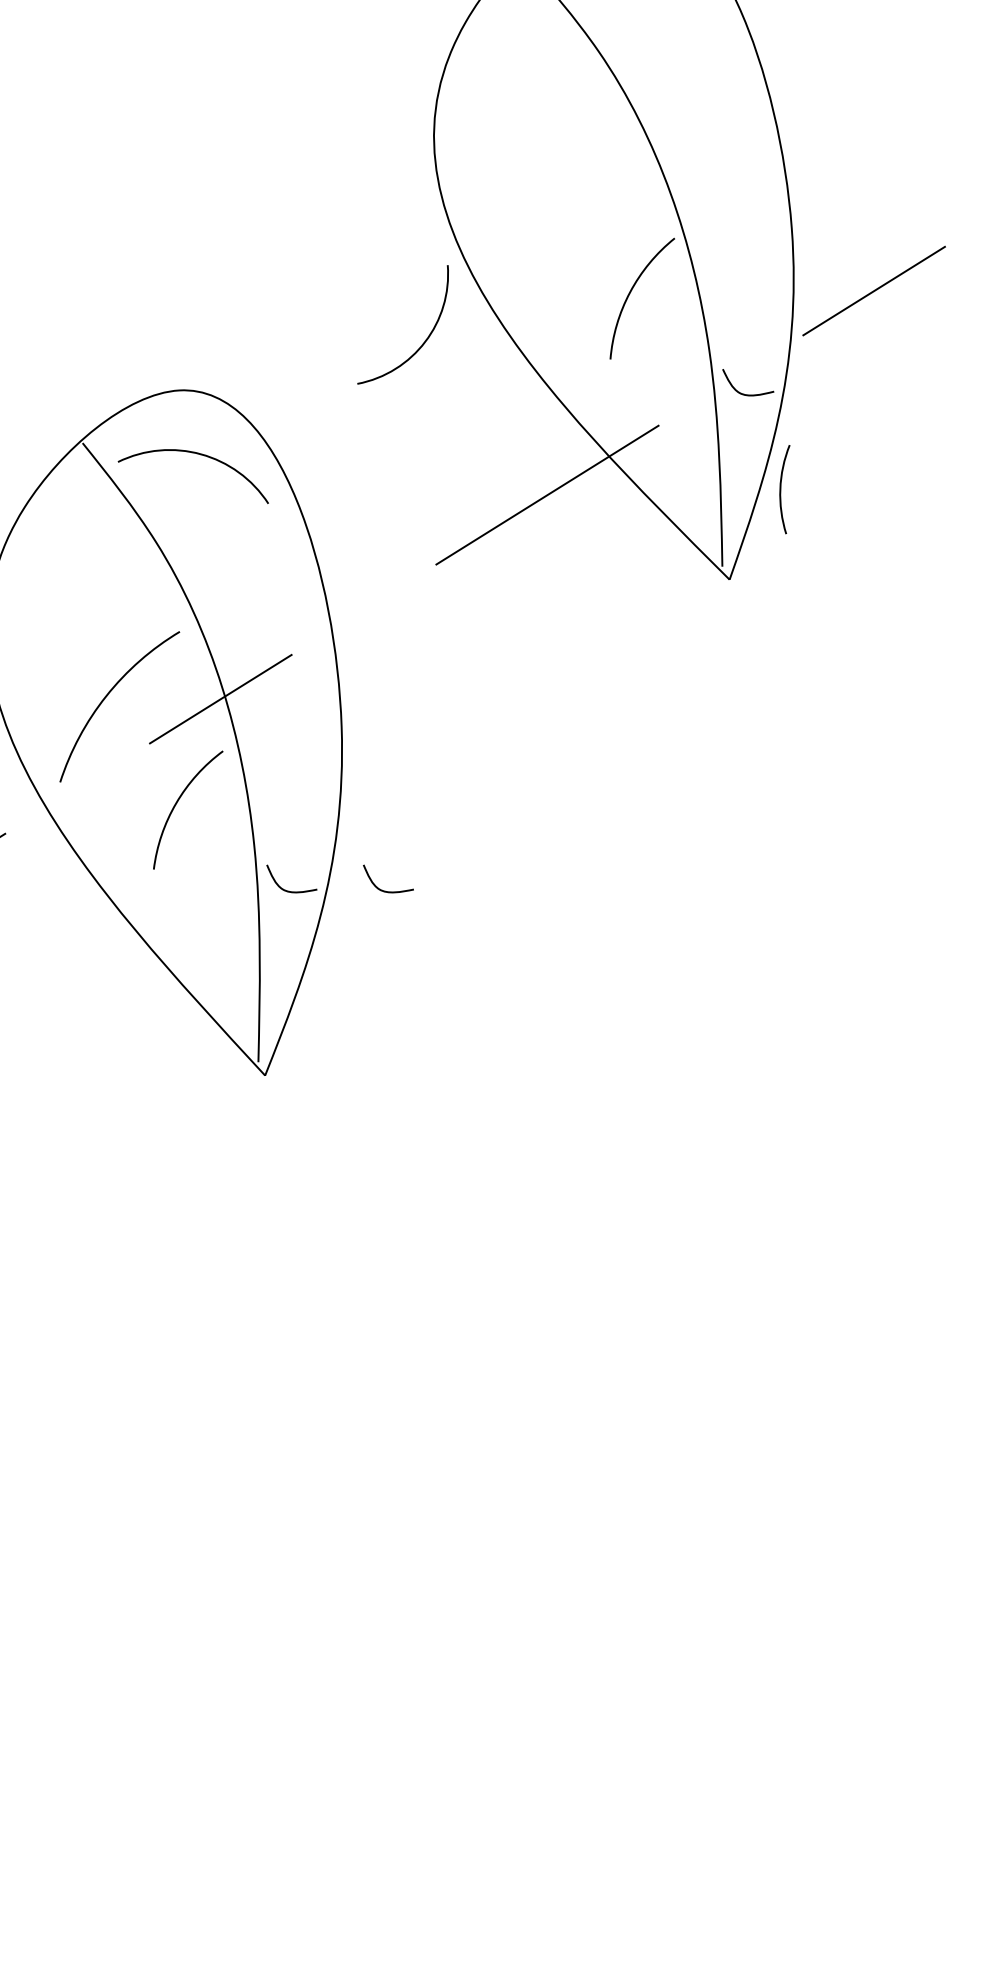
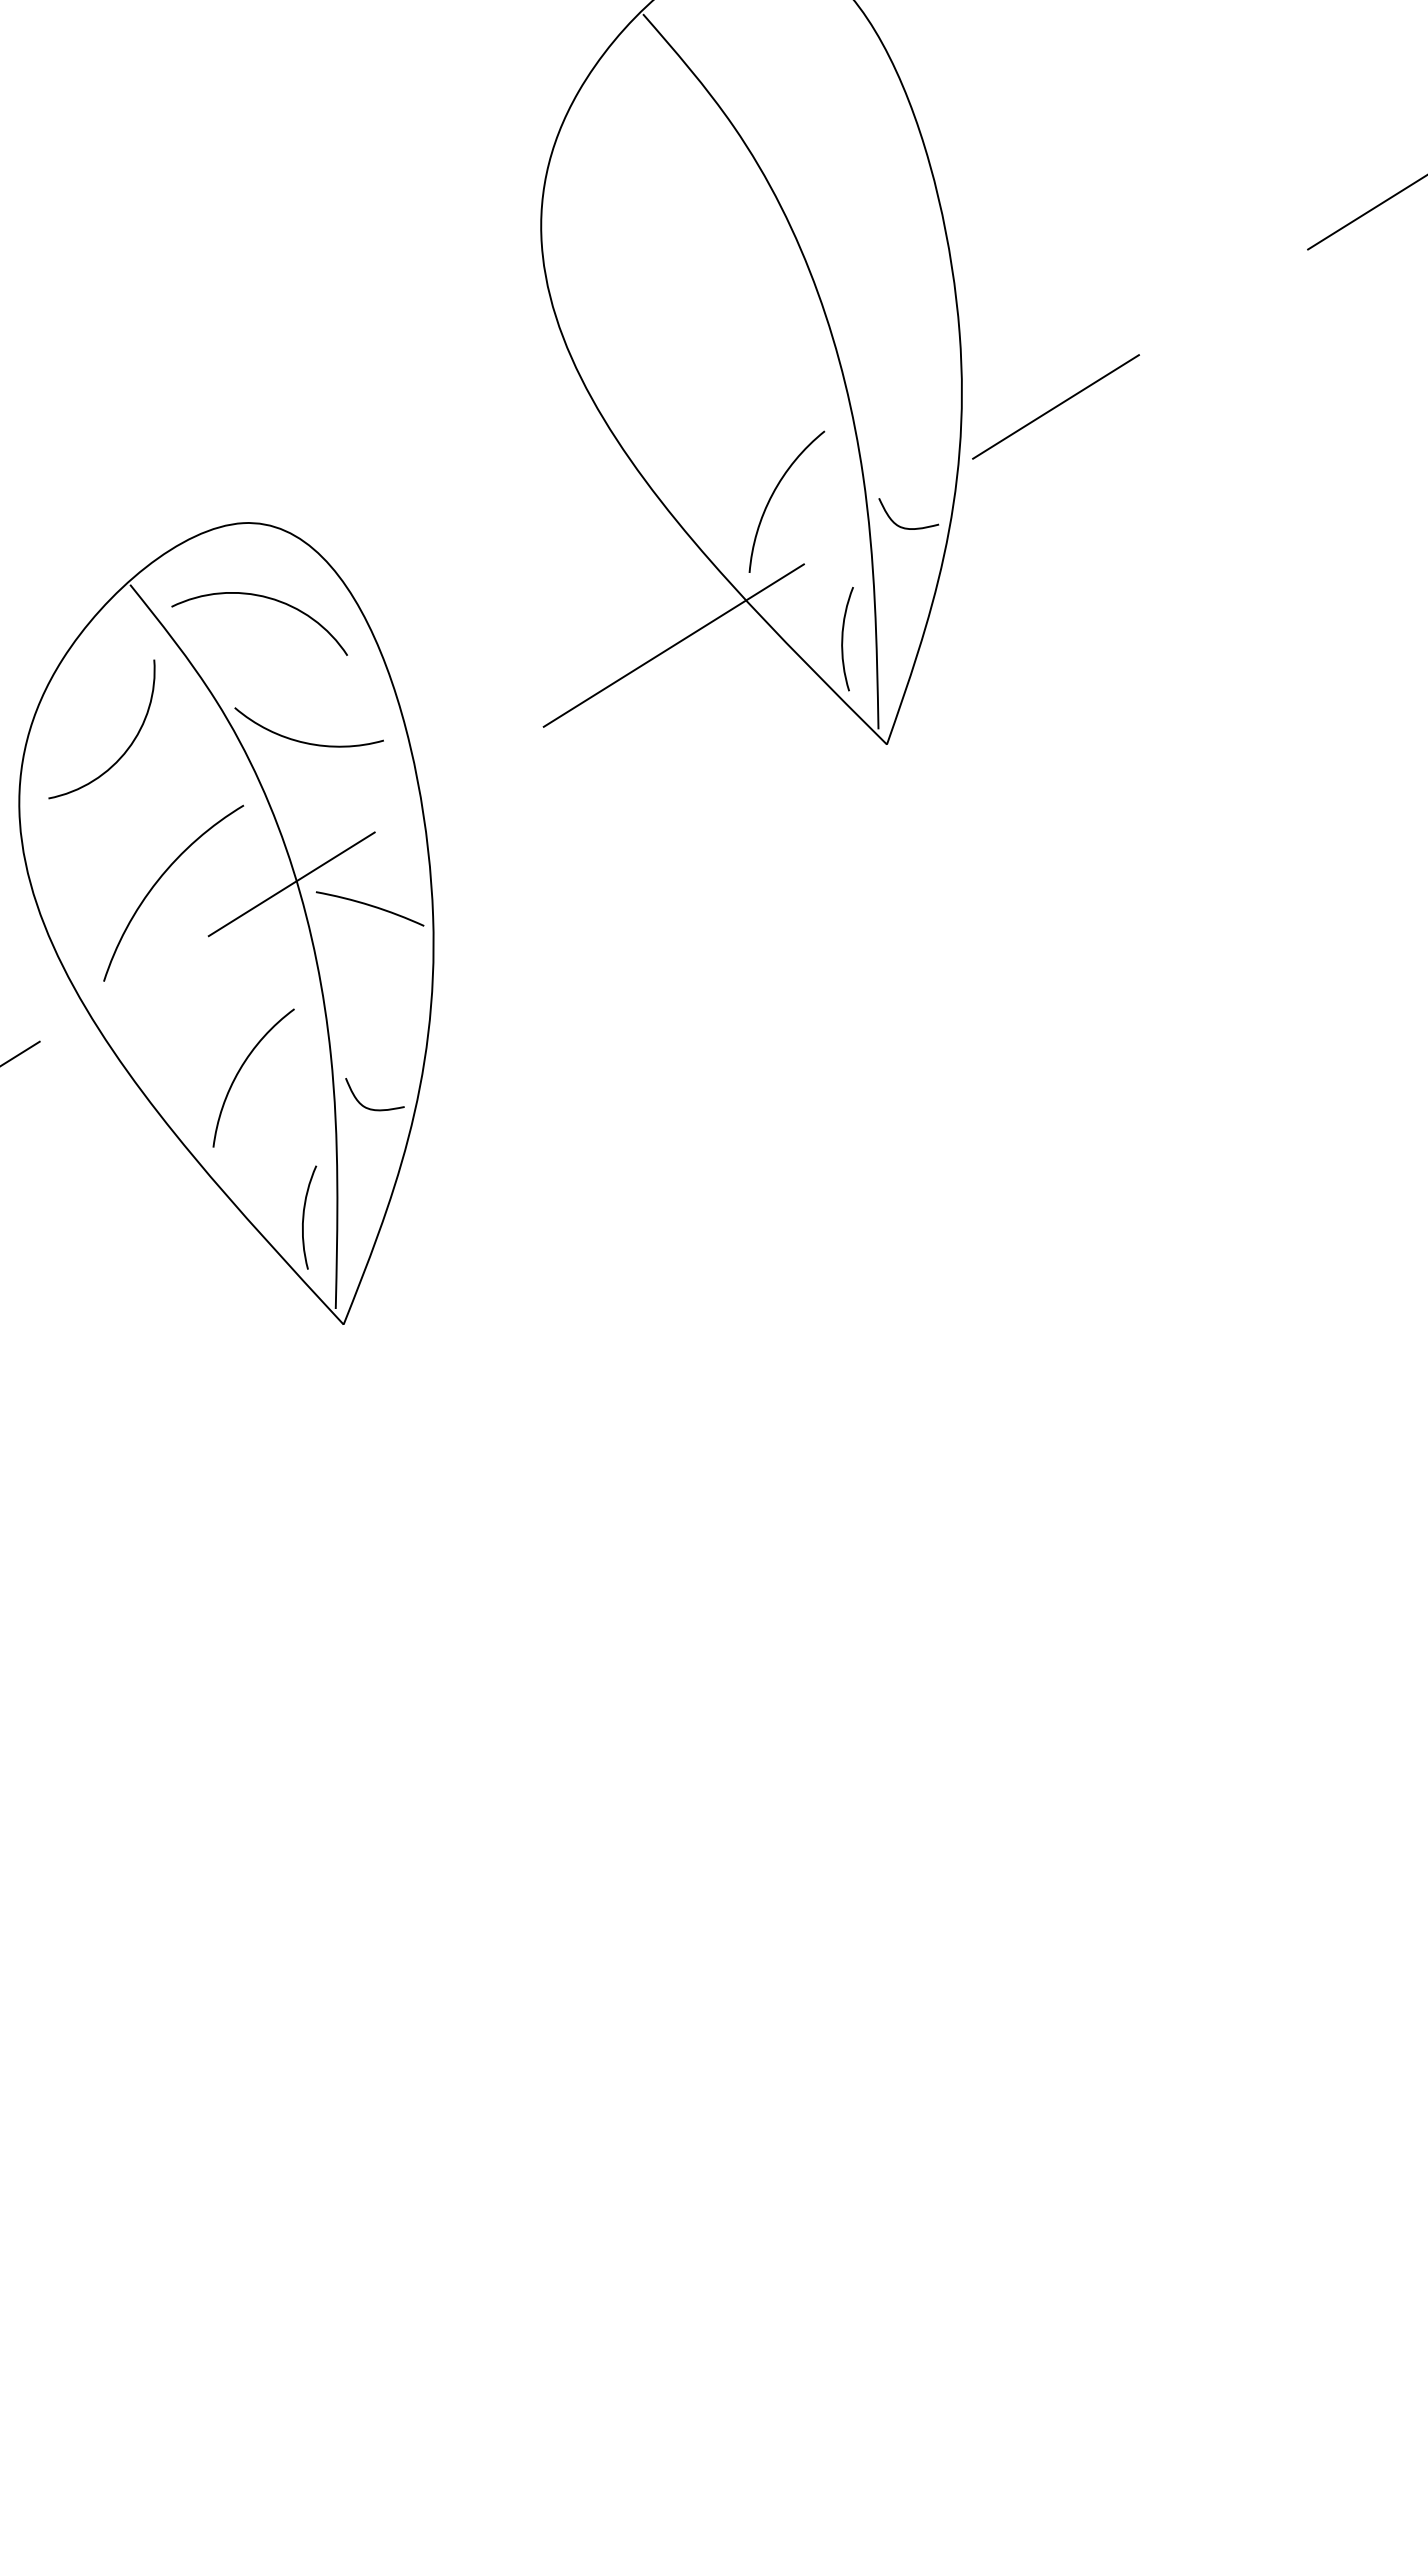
arc: (630, 293) -> (773, 495), moved
arc: (423, 342) -> (125, 750), moved
arc: (781, 489) -> (843, 639), moved
arc: (231, 577) -> (304, 741), added
arc: (287, 718) -> (369, 906), added
arc: (177, 802) -> (241, 1069), moved
curve: (386, 890) -> (485, 1108), removed
arc: (231, 984) -> (304, 1217), added

